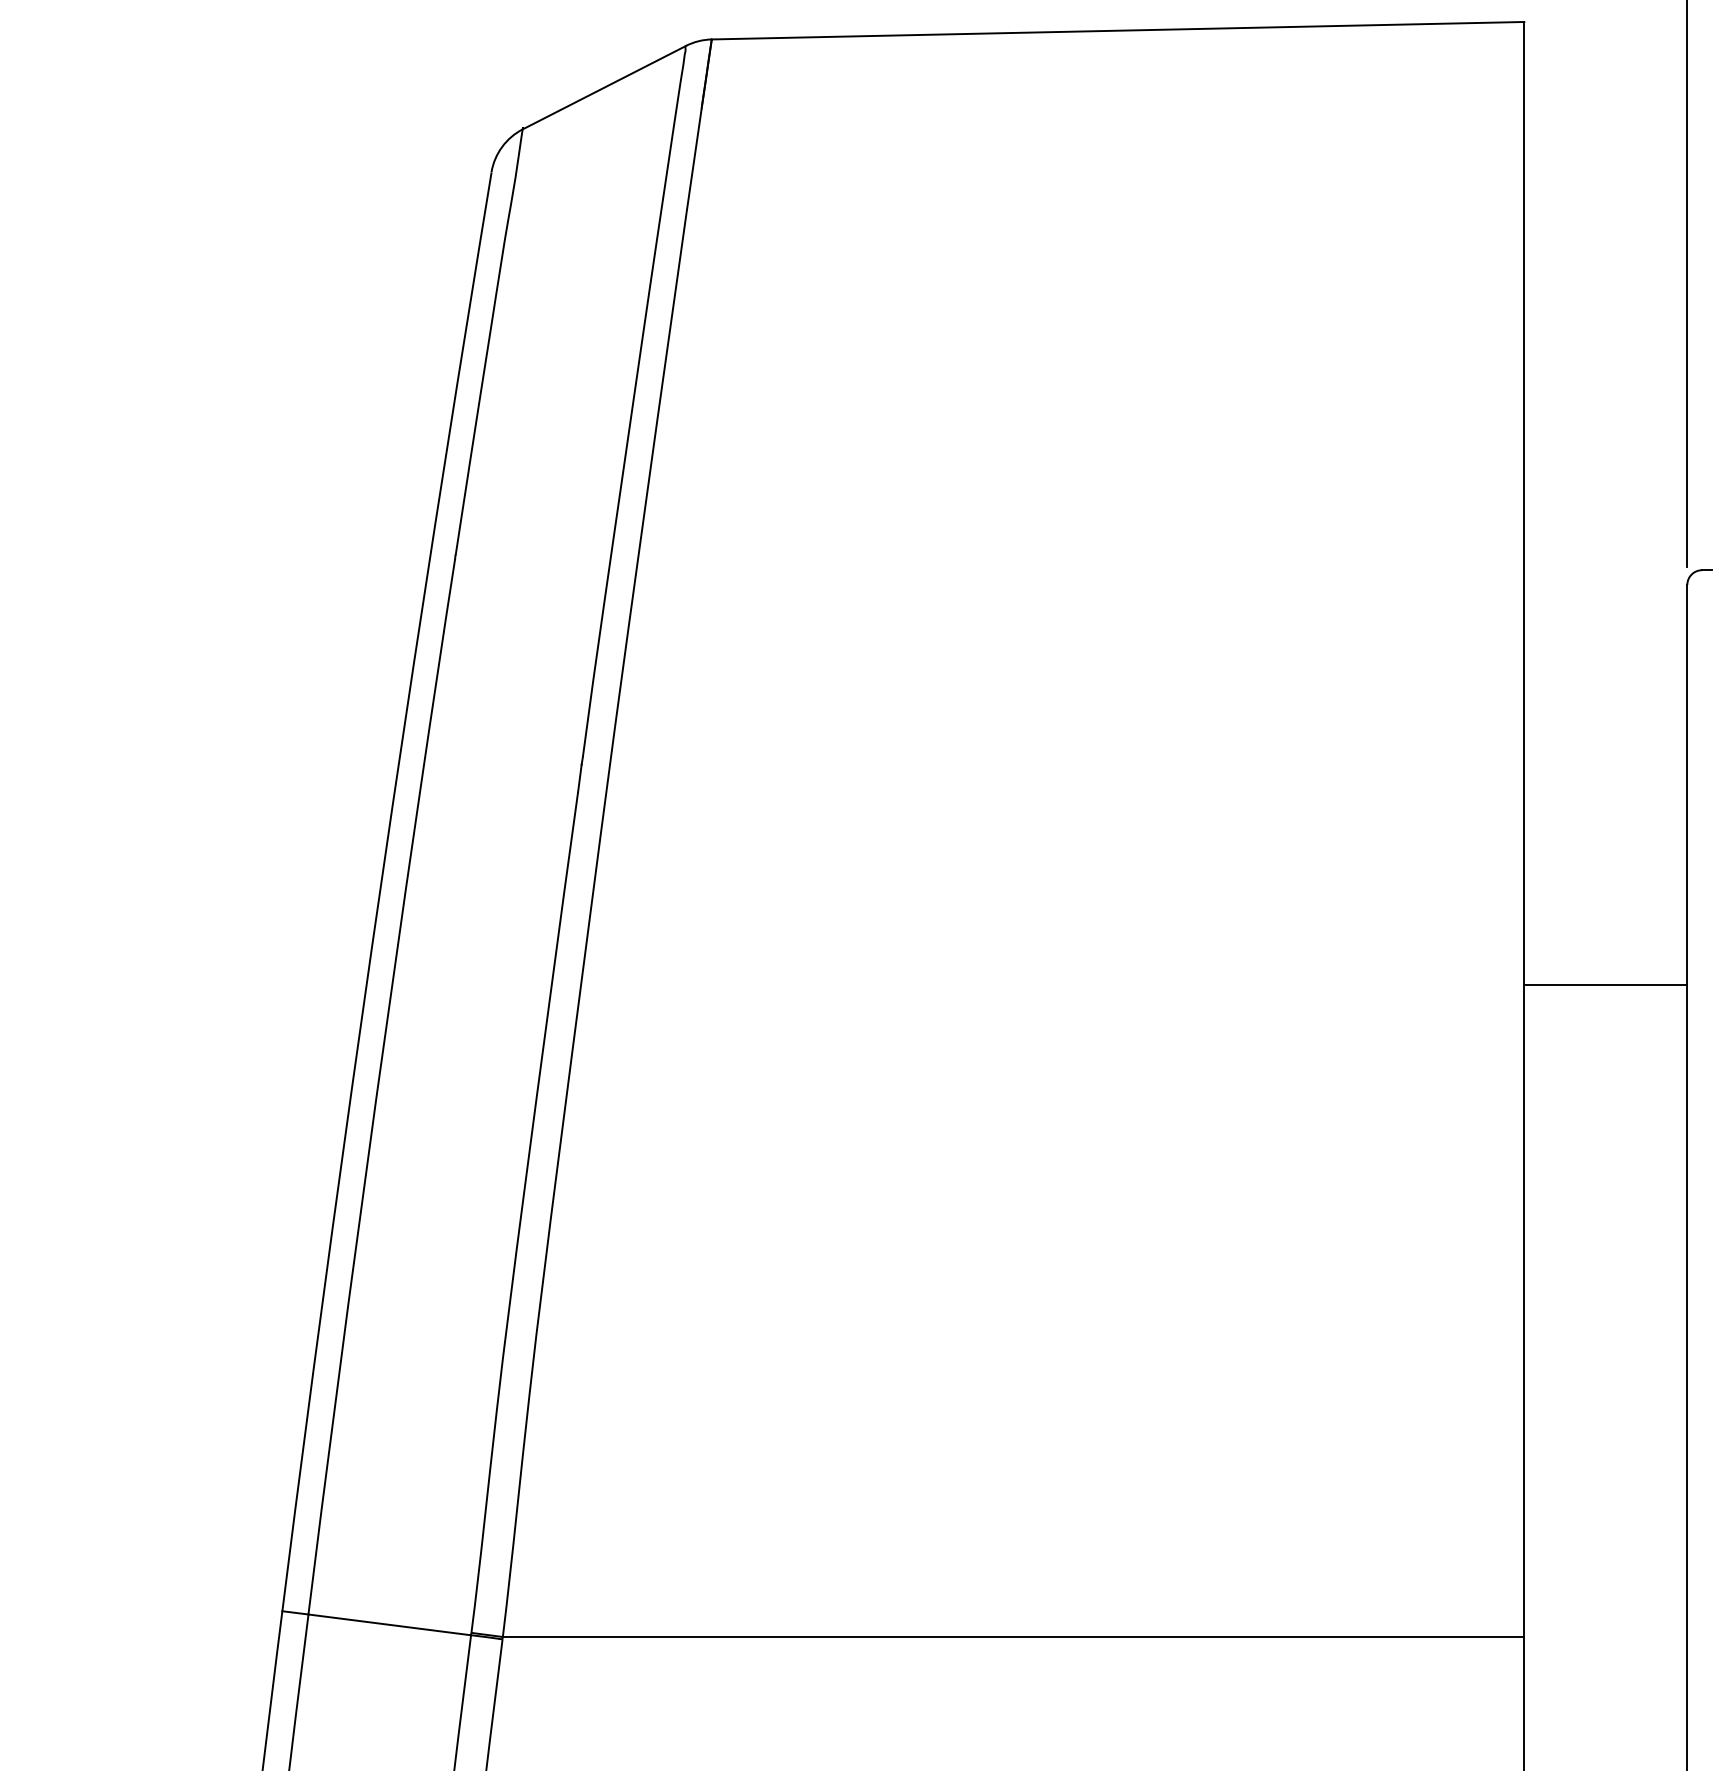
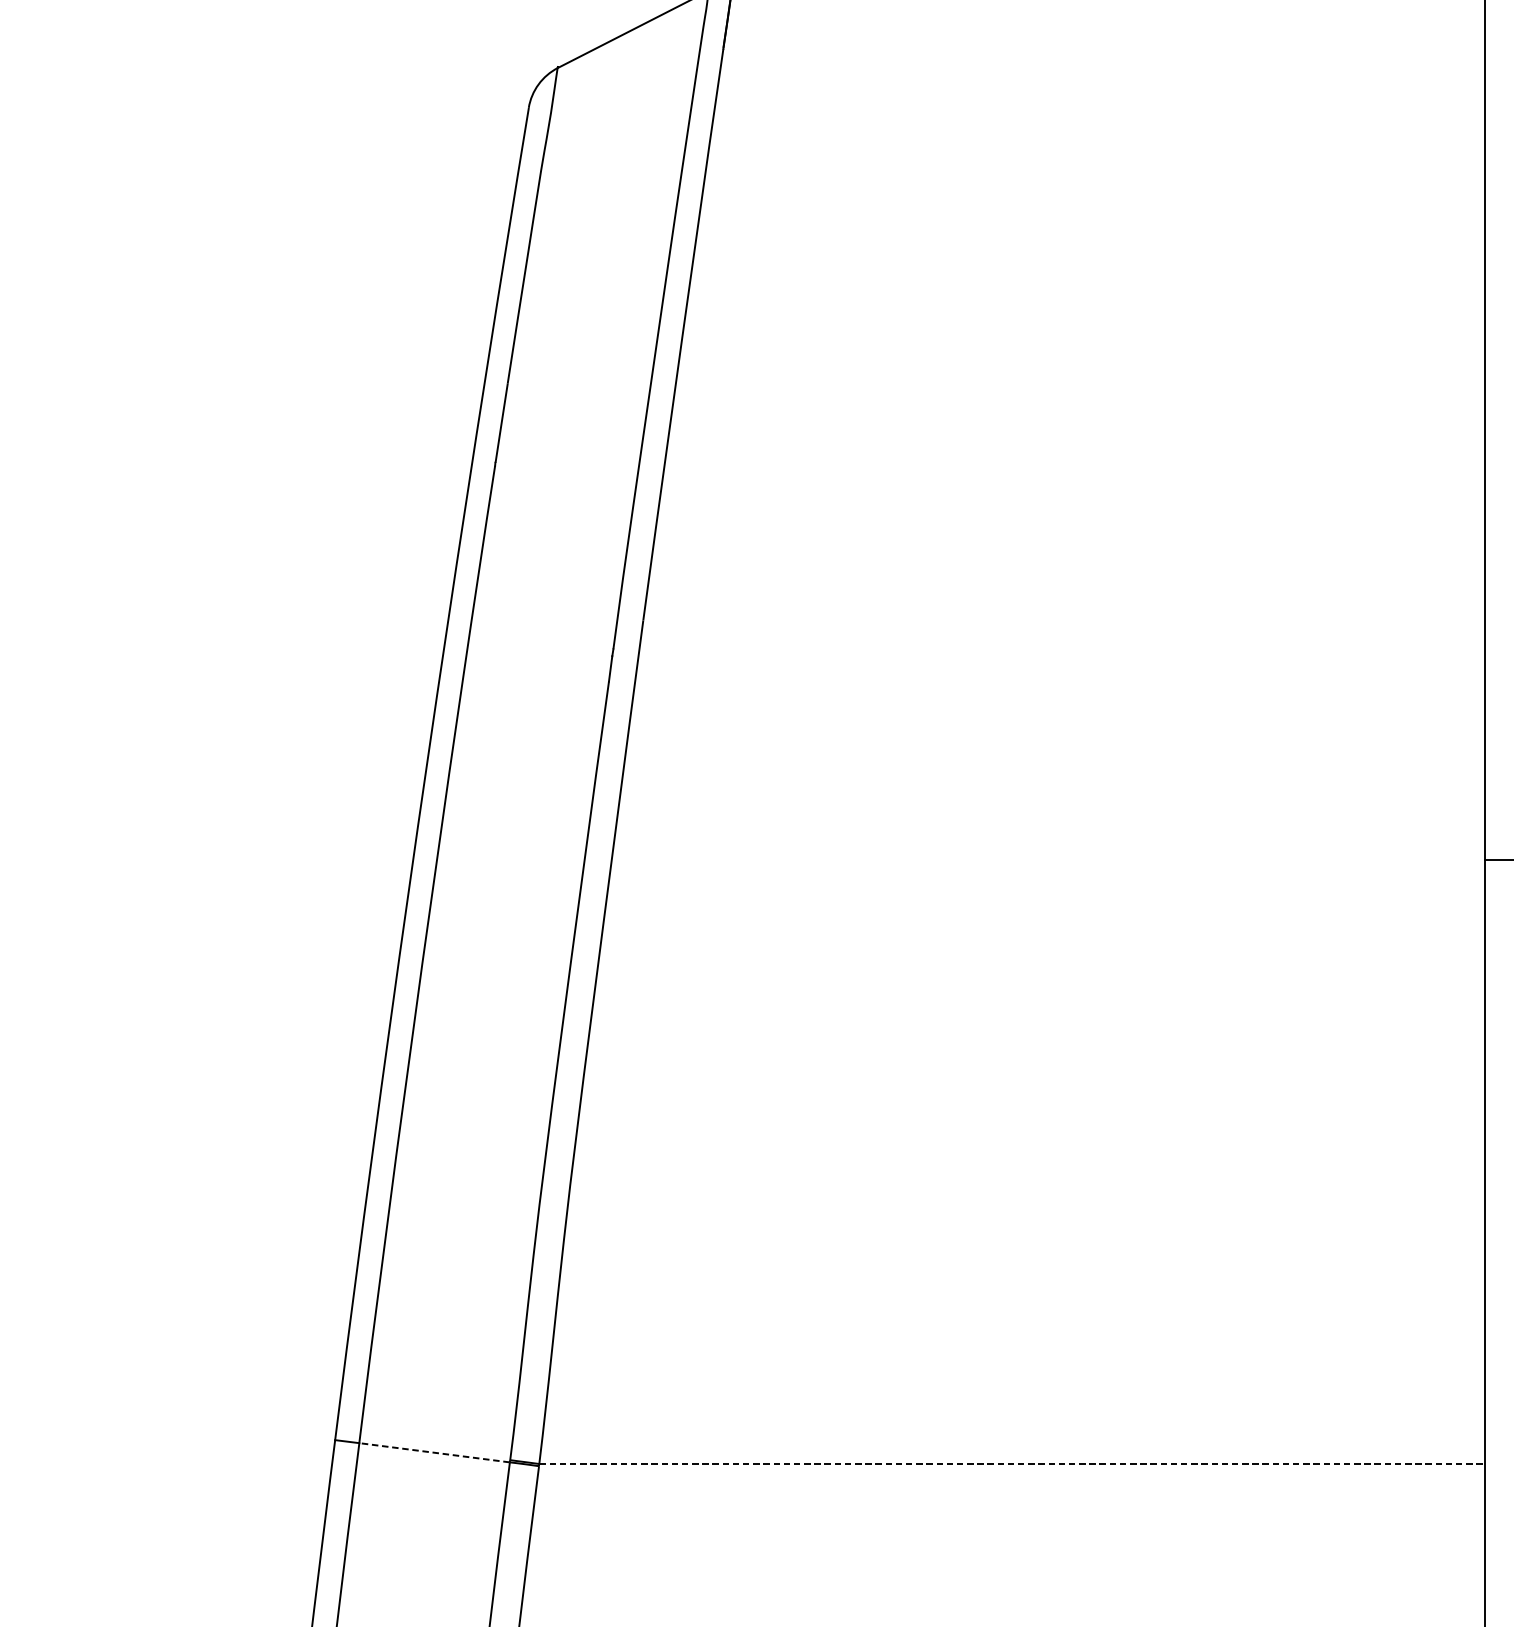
line: (389, 1624) -> (434, 1452), solid -> dashed
line: (1013, 1637) -> (1012, 1464), solid -> dashed

